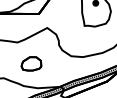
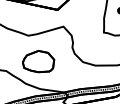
part: (31, 63) -> (38, 61), size x1.43

